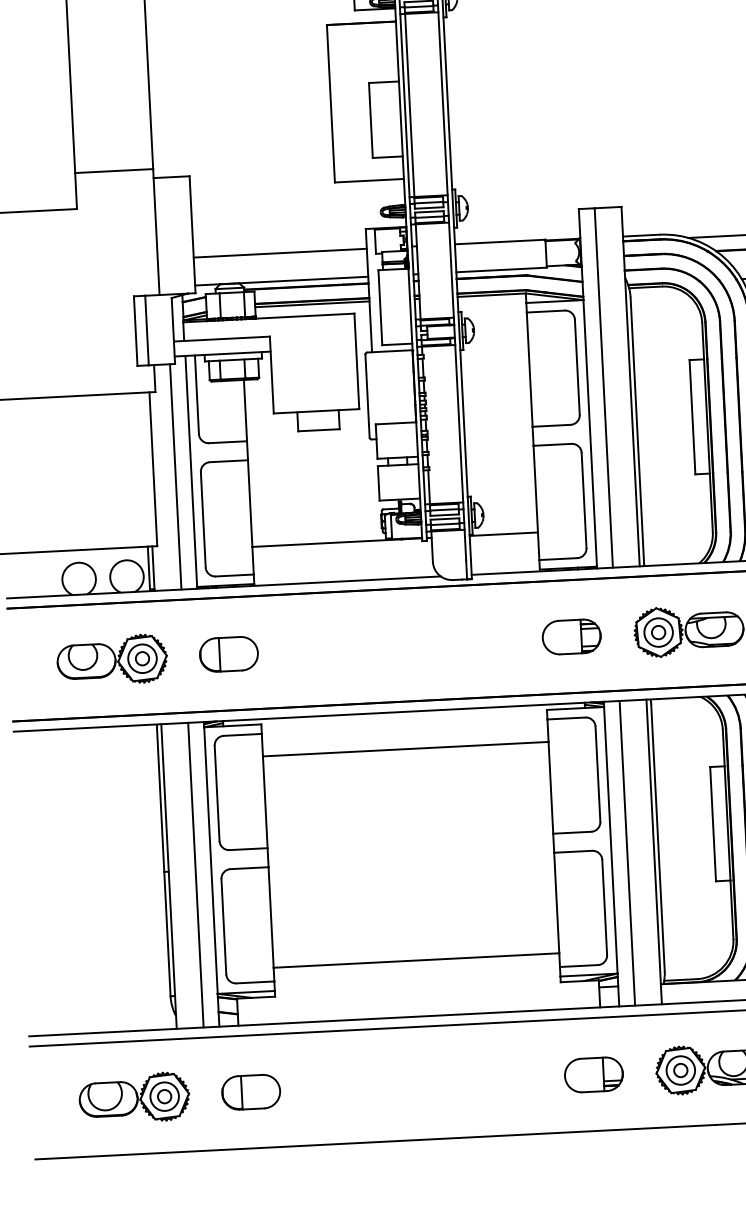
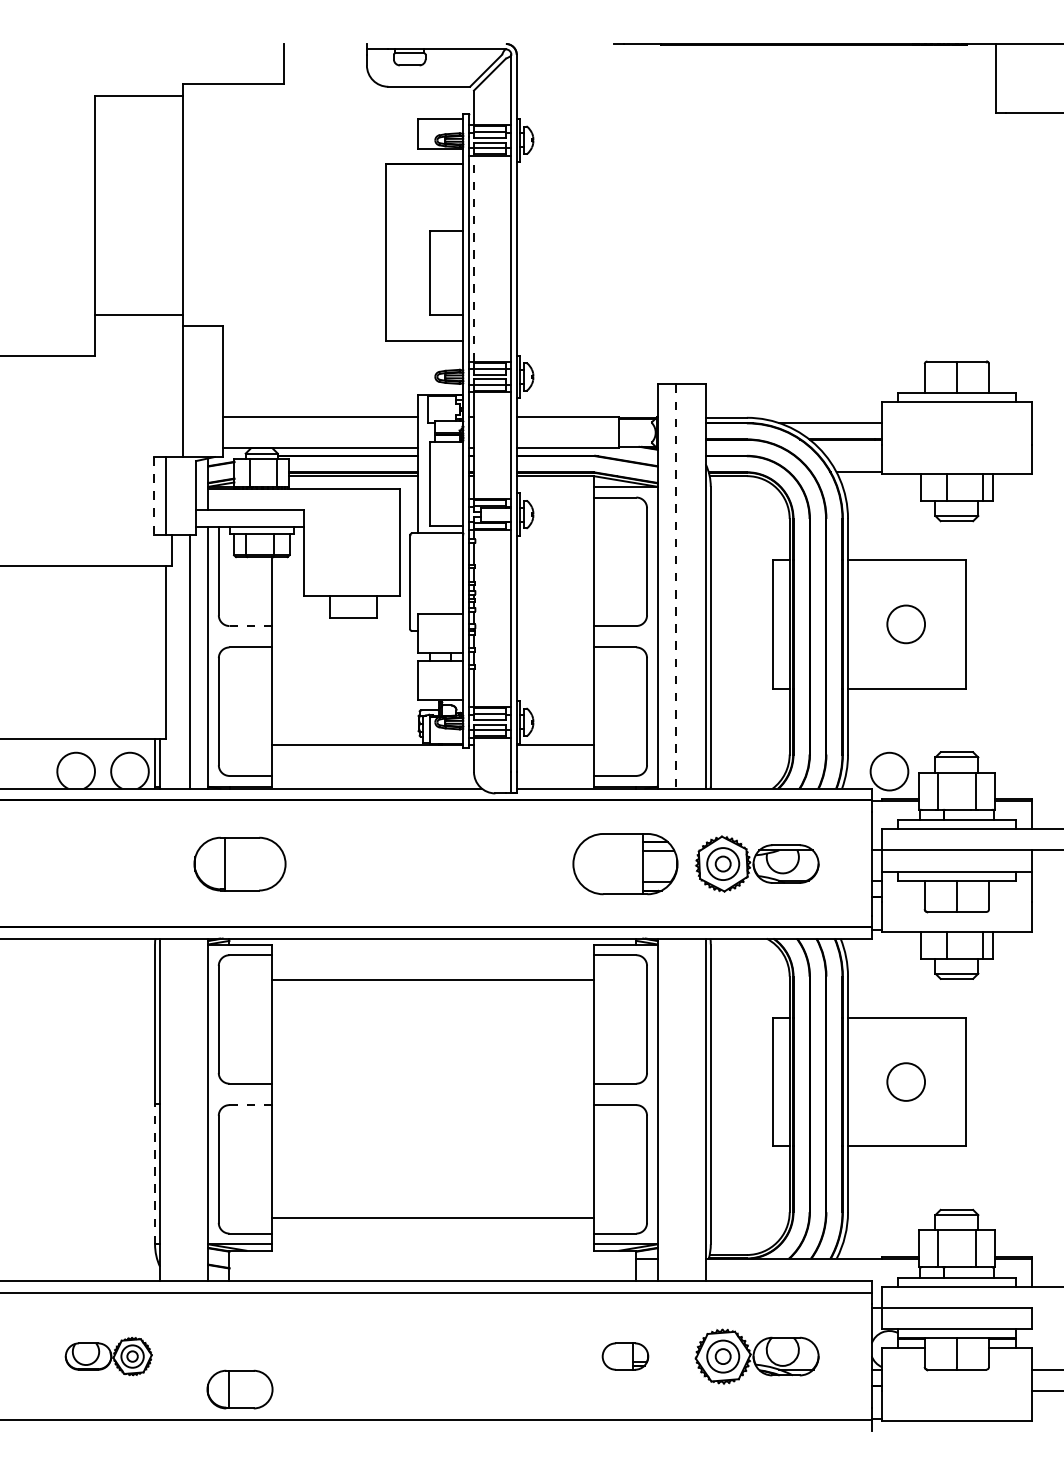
line: (410, 105) -> (474, 258), solid -> dashed
line: (135, 331) -> (153, 496), solid -> dashed
line: (603, 388) -> (675, 587), solid -> dashed
line: (228, 442) -> (251, 626), solid -> dashed
part: (571, 636) -> (625, 863), size x1.6
part: (228, 653) -> (239, 863), size x1.4
part: (112, 660) -> (108, 864), removed
line: (627, 852) -> (675, 1109), removed
line: (249, 868) -> (250, 1105), solid -> dashed
line: (196, 874) -> (190, 1109), removed
line: (167, 934) -> (155, 1174), solid -> dashed
part: (593, 1074) -> (625, 1356), size x0.7
part: (250, 1092) -> (239, 1389), moved
part: (134, 1098) -> (108, 1356), size x0.7

